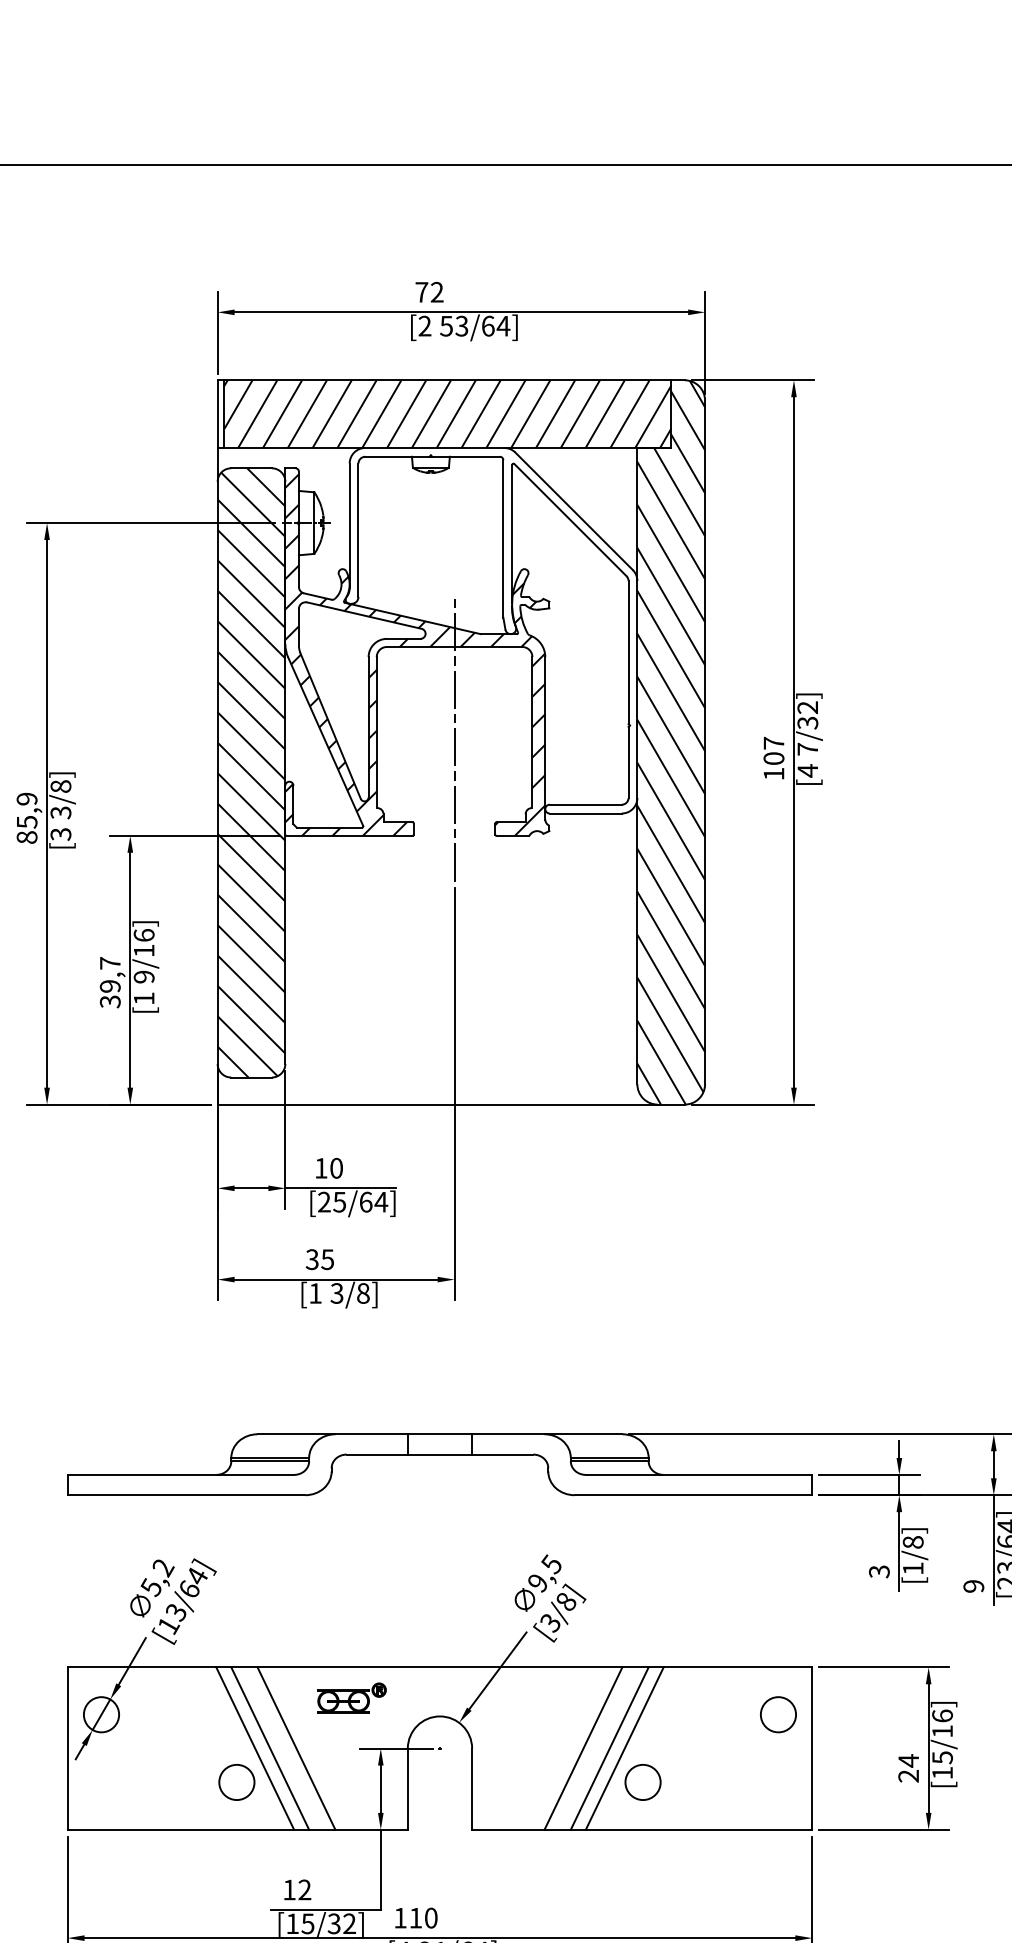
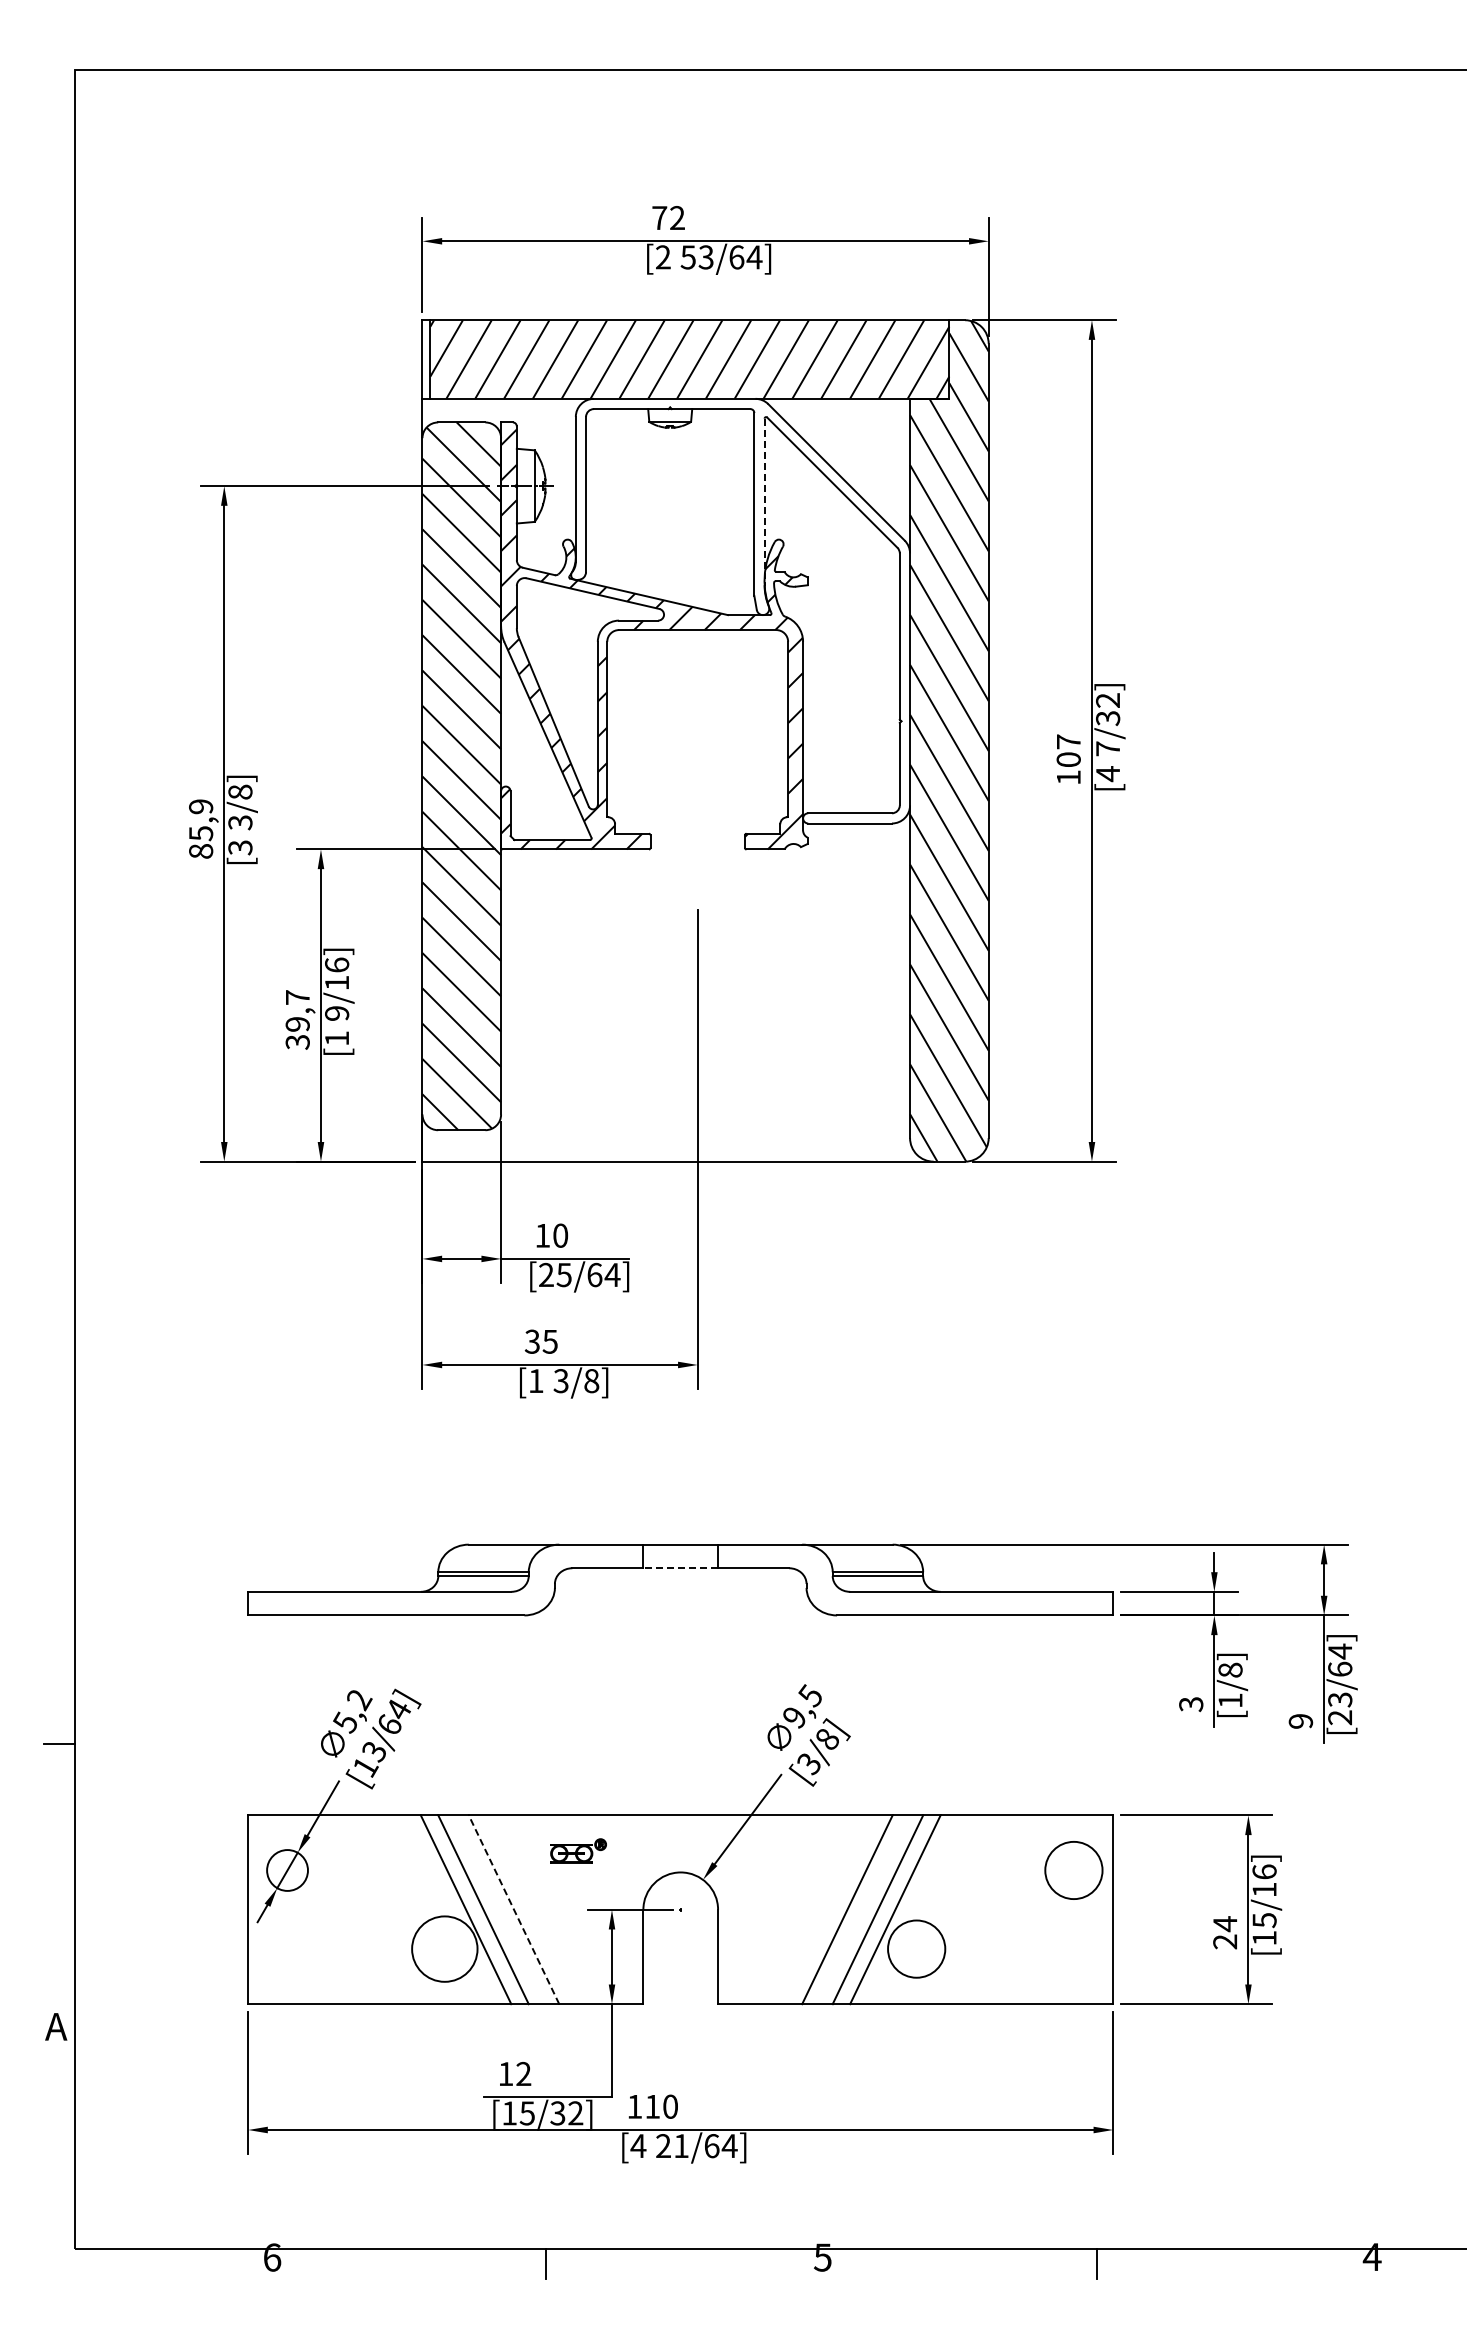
line: (512, 534) -> (764, 499), solid -> dashed
line: (454, 740) -> (697, 738), removed
line: (439, 1454) -> (680, 1568), solid -> dashed
part: (351, 1697) -> (578, 1850), size x0.7
circle: (778, 1714) -> (1073, 1870), size x1.4
line: (296, 1748) -> (514, 1909), solid -> dashed
circle: (236, 1781) -> (444, 1948), size x1.6
circle: (642, 1781) -> (916, 1948), size x1.4

